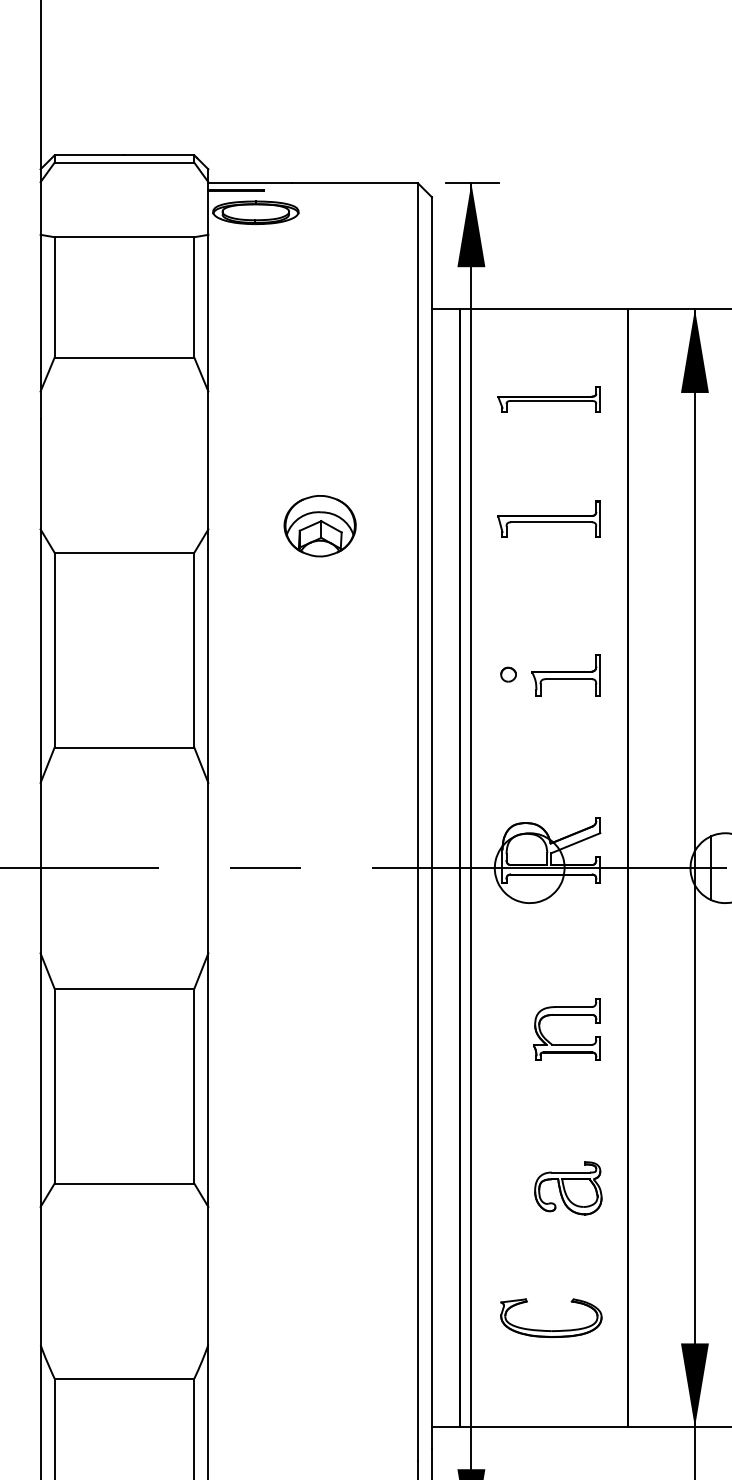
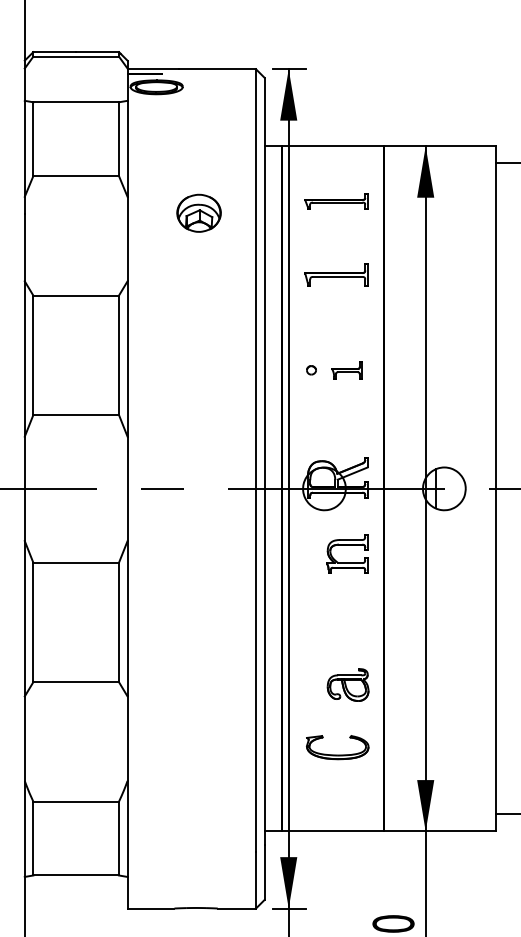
part: (319, 524) -> (198, 212), moved
part: (565, 674) -> (346, 370), size x0.7
part: (567, 1016) -> (347, 545), moved
part: (550, 1329) -> (337, 754), moved

